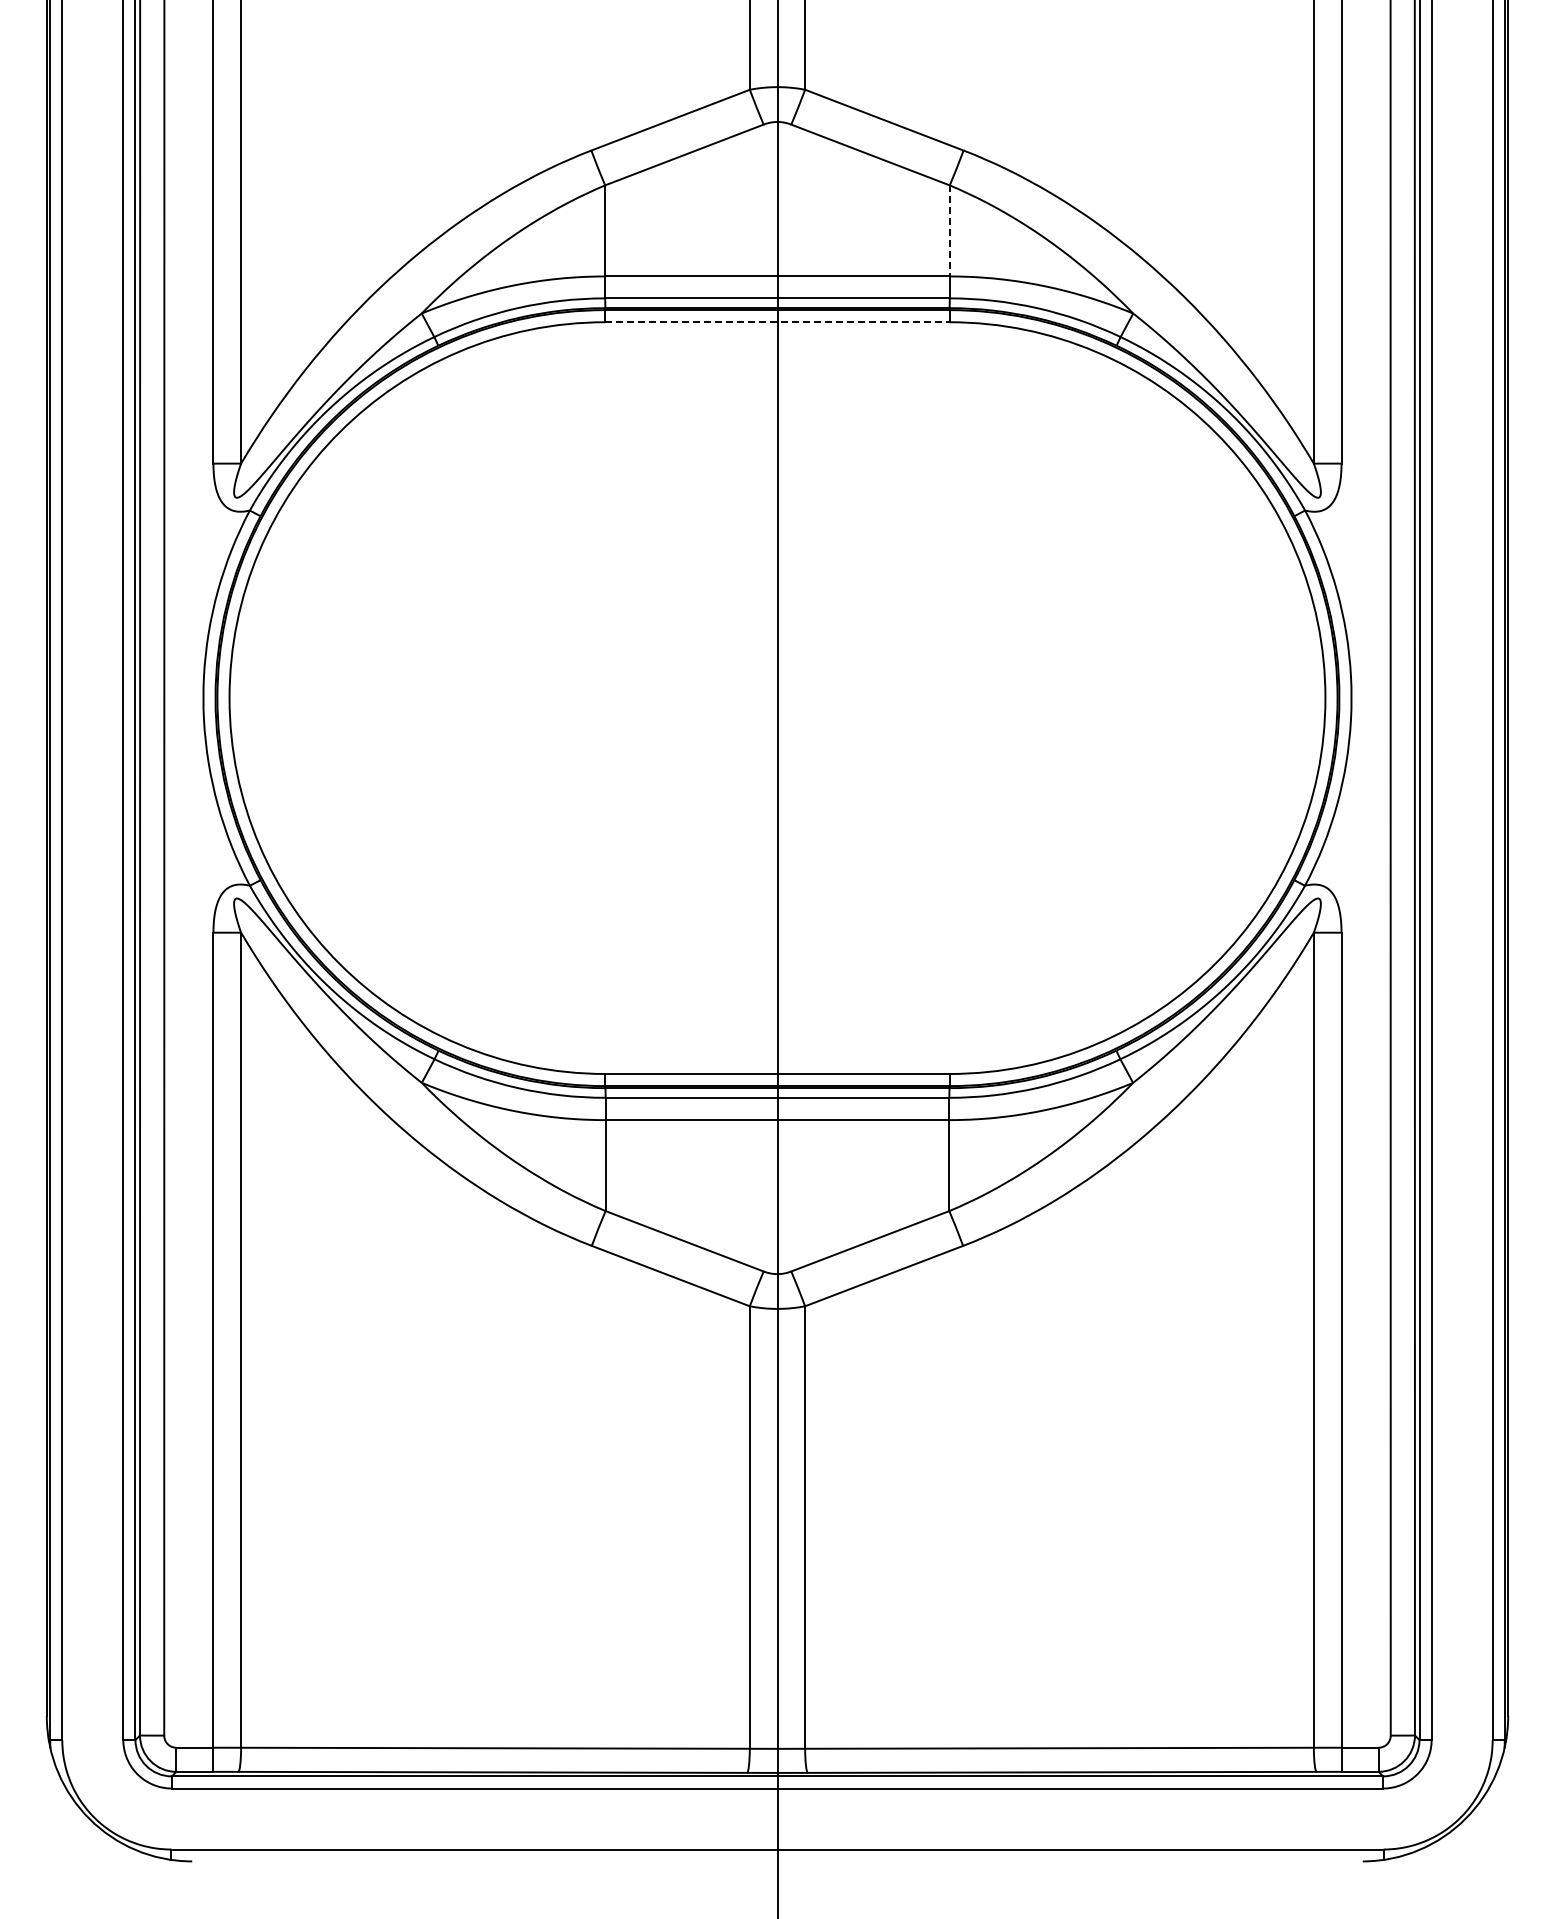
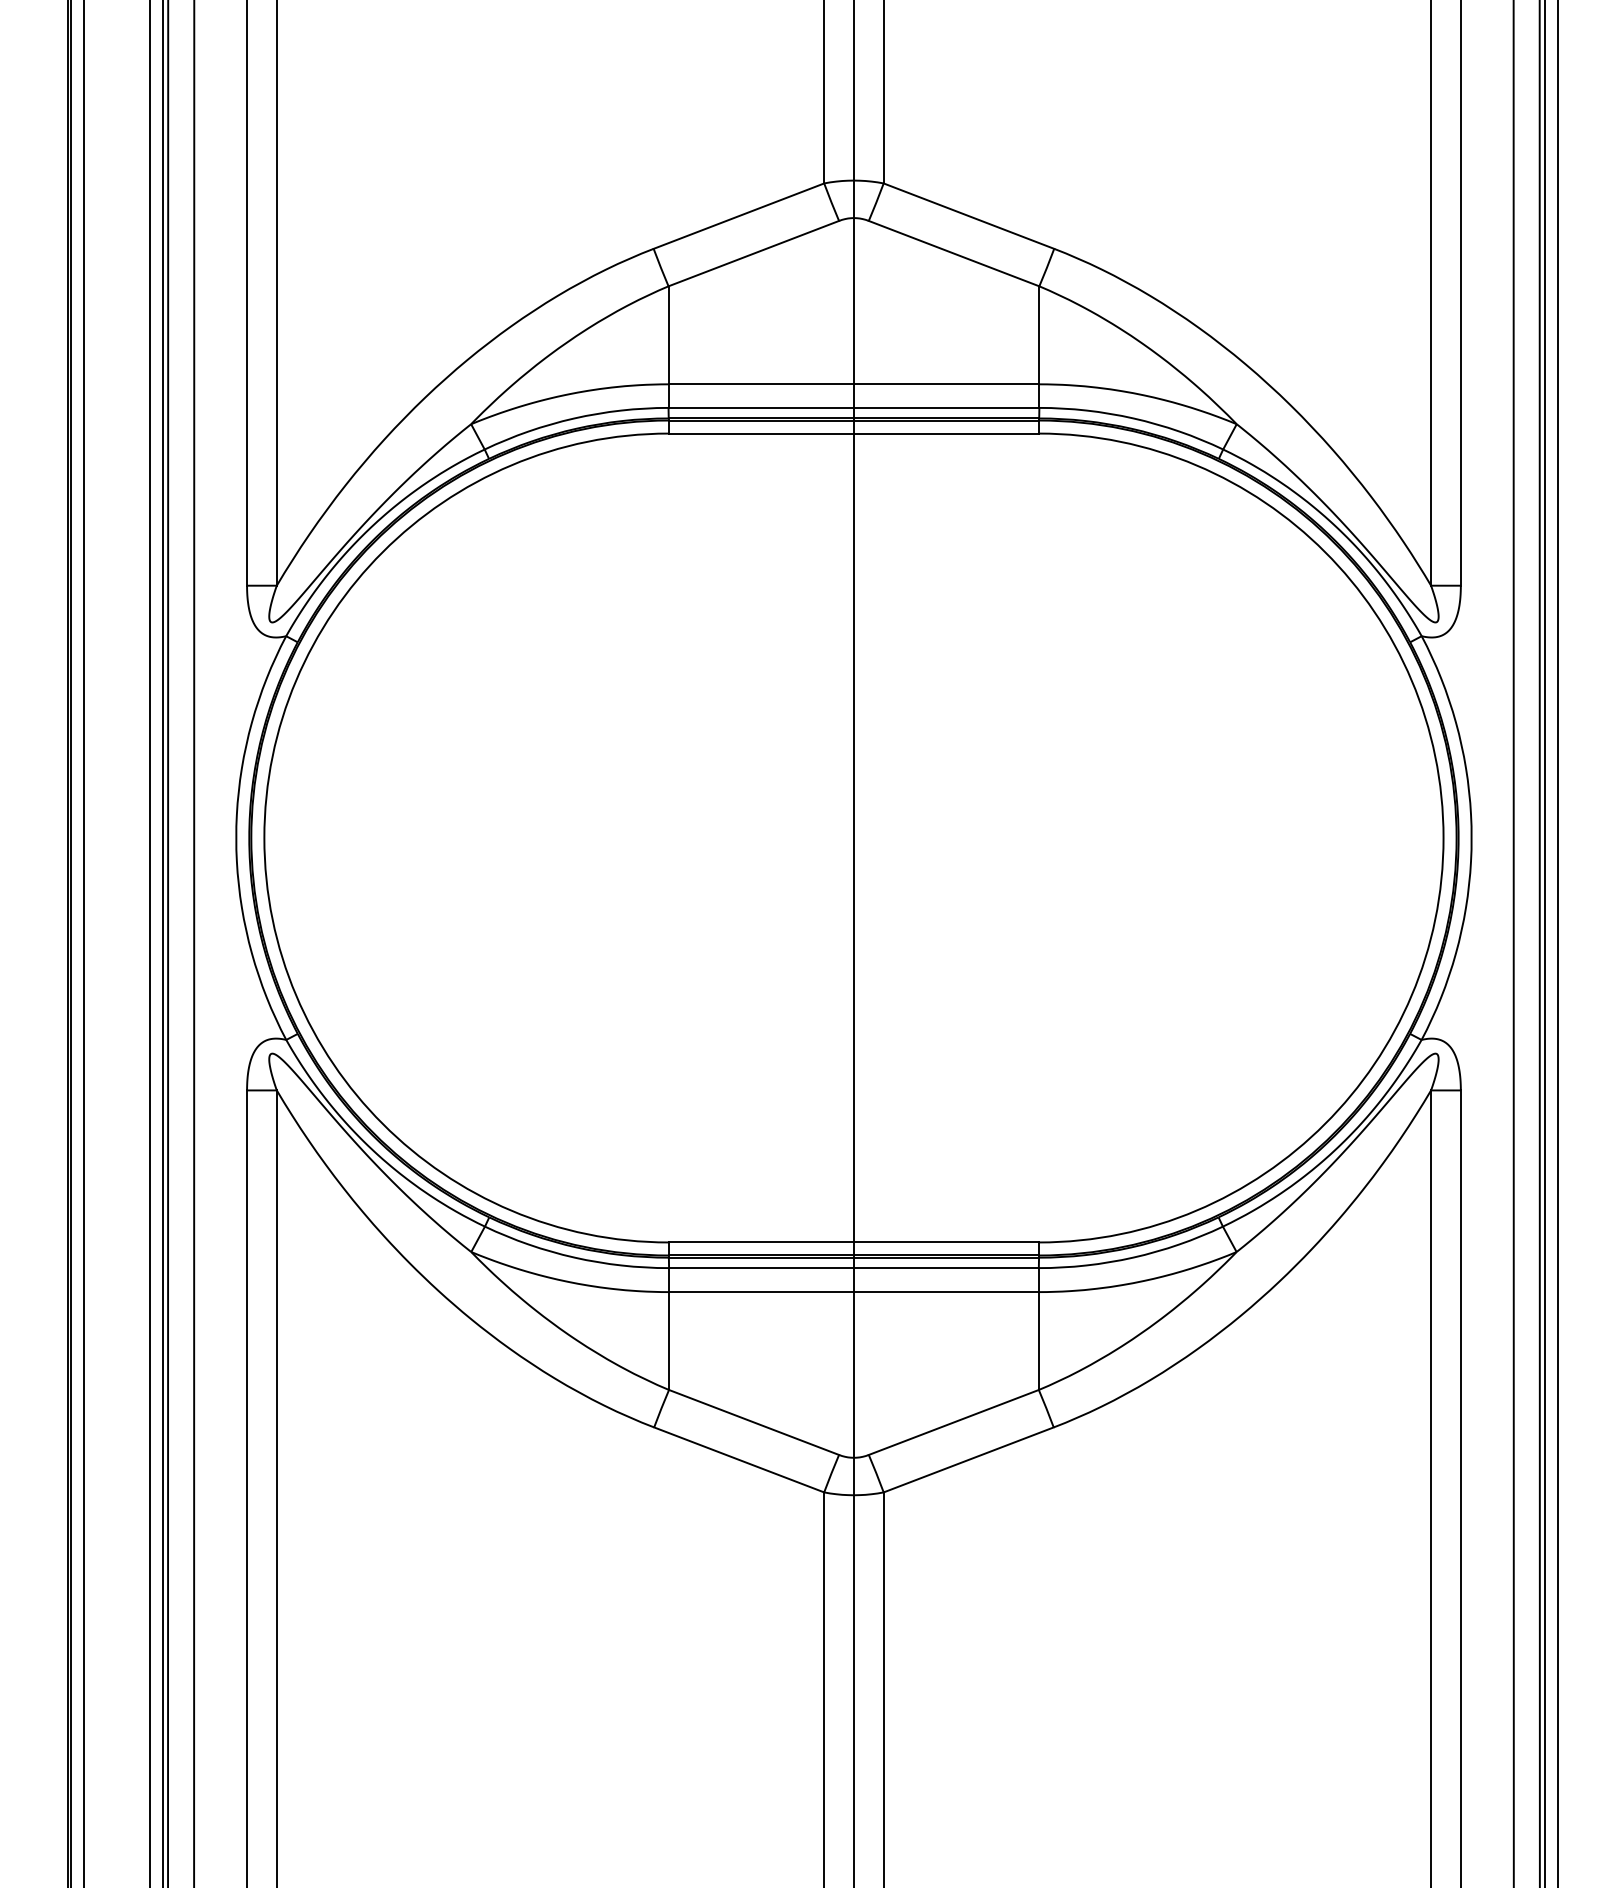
line: (949, 230) -> (1039, 334), dashed -> solid
line: (777, 322) -> (853, 433), dashed -> solid

